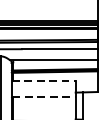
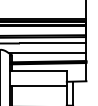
line: (44, 80) -> (39, 71), dashed -> solid
line: (43, 97) -> (38, 86), dashed -> solid

